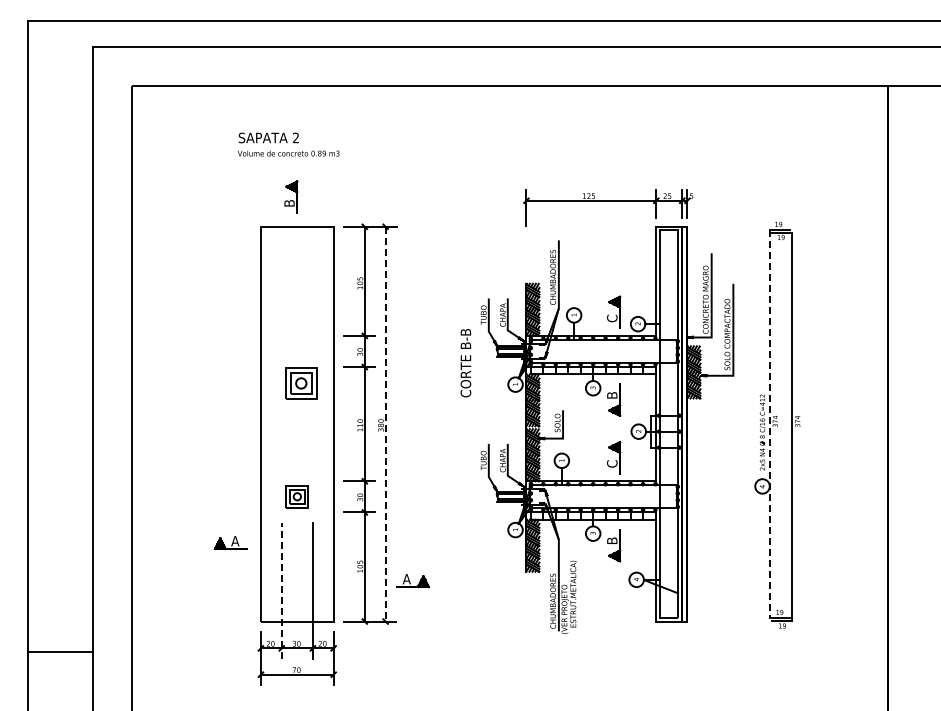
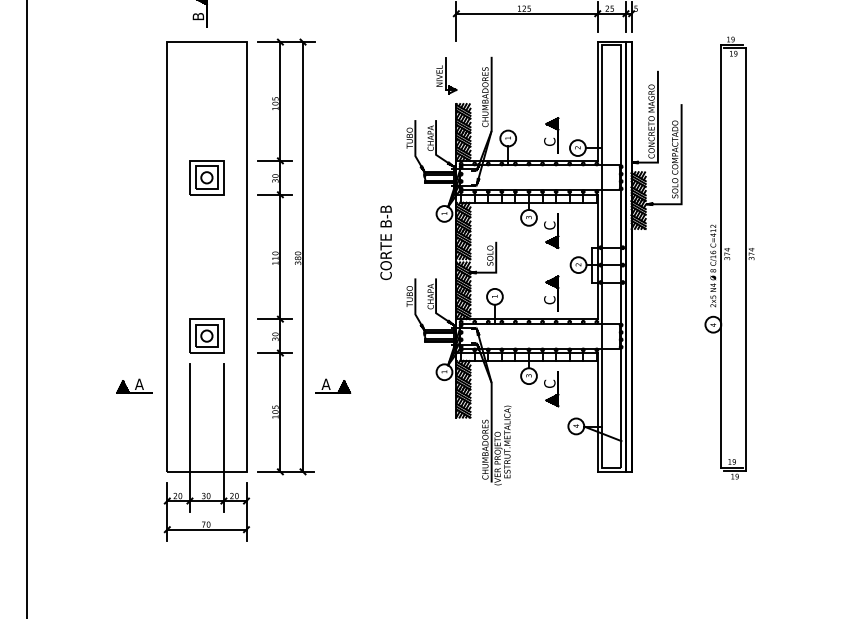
part: (517, 258) -> (446, 76), added
text: (465, 363) -> (385, 243), moved
part: (301, 383) -> (207, 177), moved
text: (612, 395) -> (550, 225), B -> C
line: (385, 424) -> (302, 257), dashed -> solid
line: (769, 424) -> (720, 257), dashed -> solid
part: (297, 496) -> (207, 335), size x1.43
text: (612, 540) -> (550, 383), B -> C
part: (412, 581) -> (332, 386), moved
line: (281, 590) -> (189, 438), dashed -> solid

